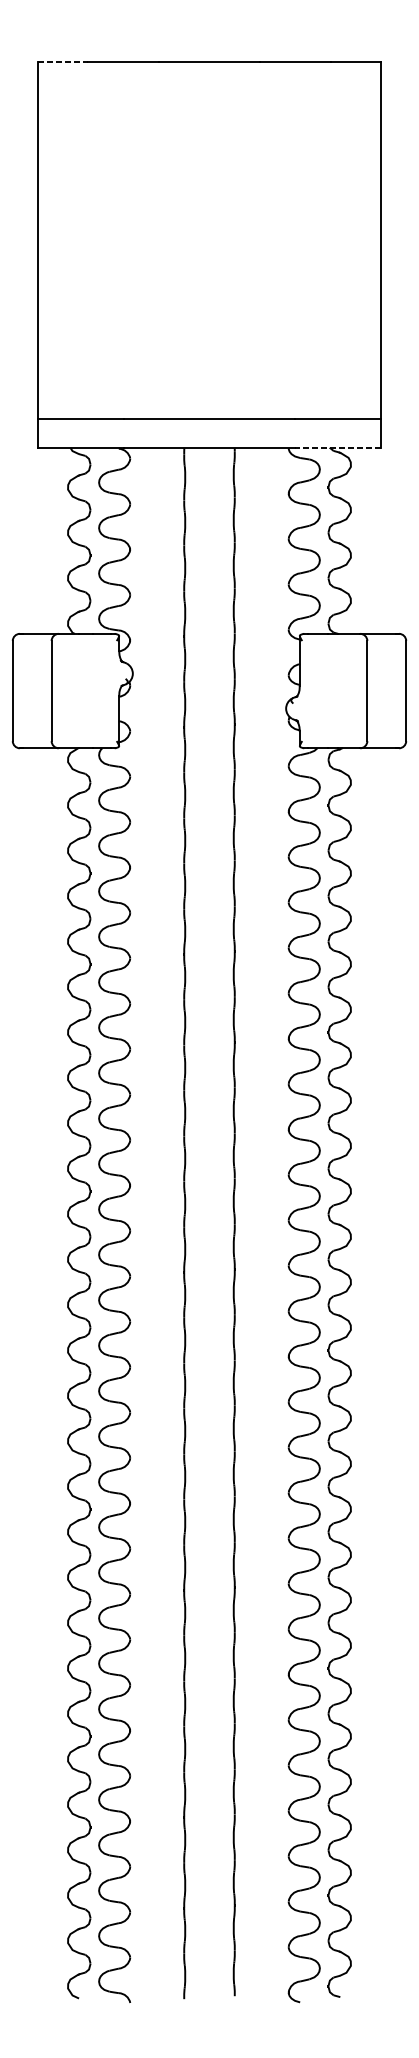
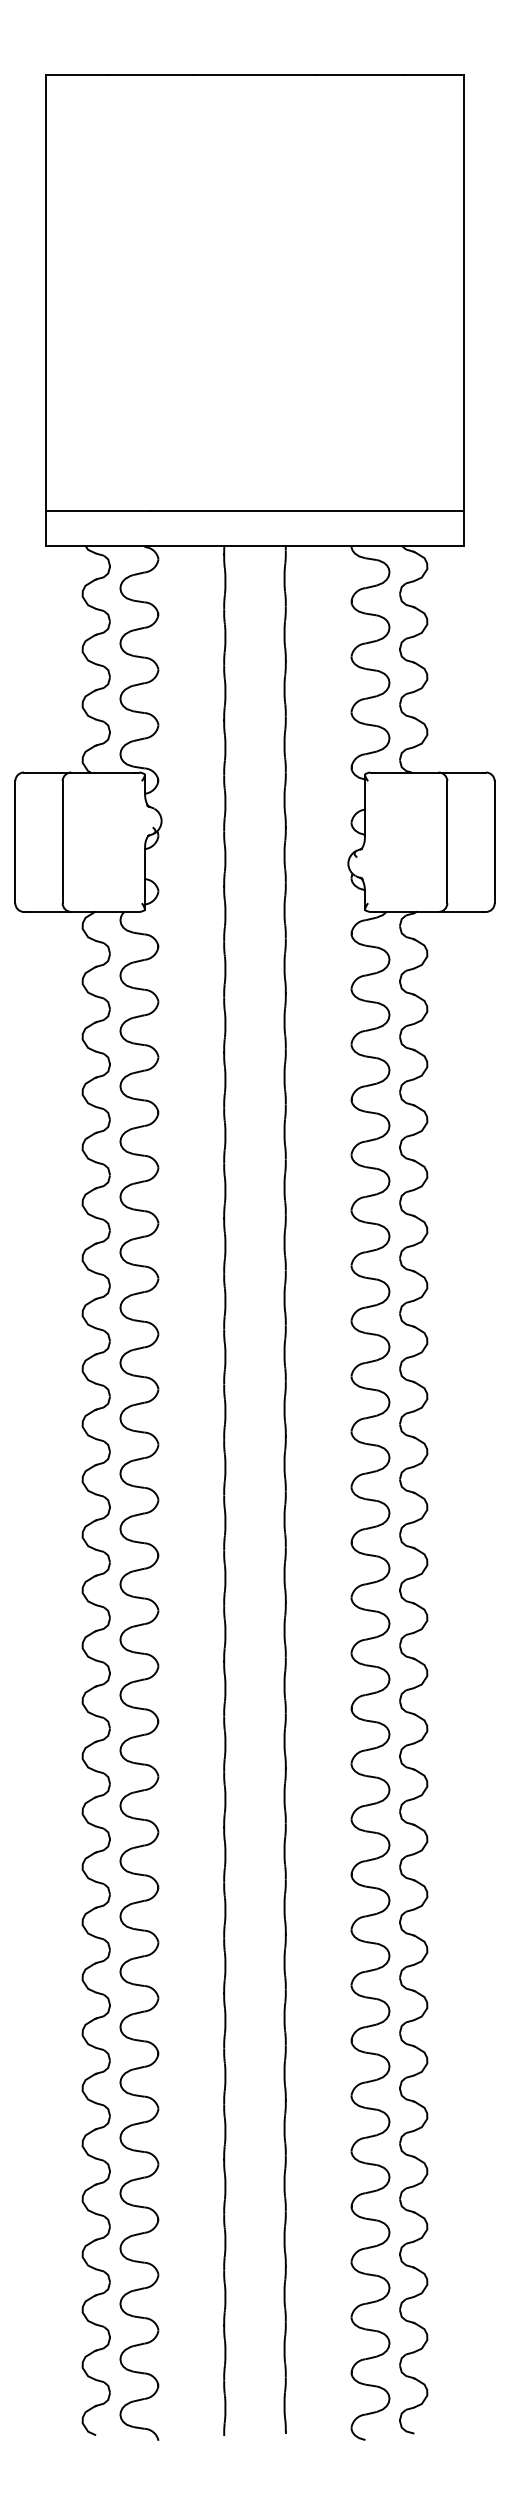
line: (63, 61) -> (76, 75), dashed -> solid
line: (337, 447) -> (411, 545), dashed -> solid

